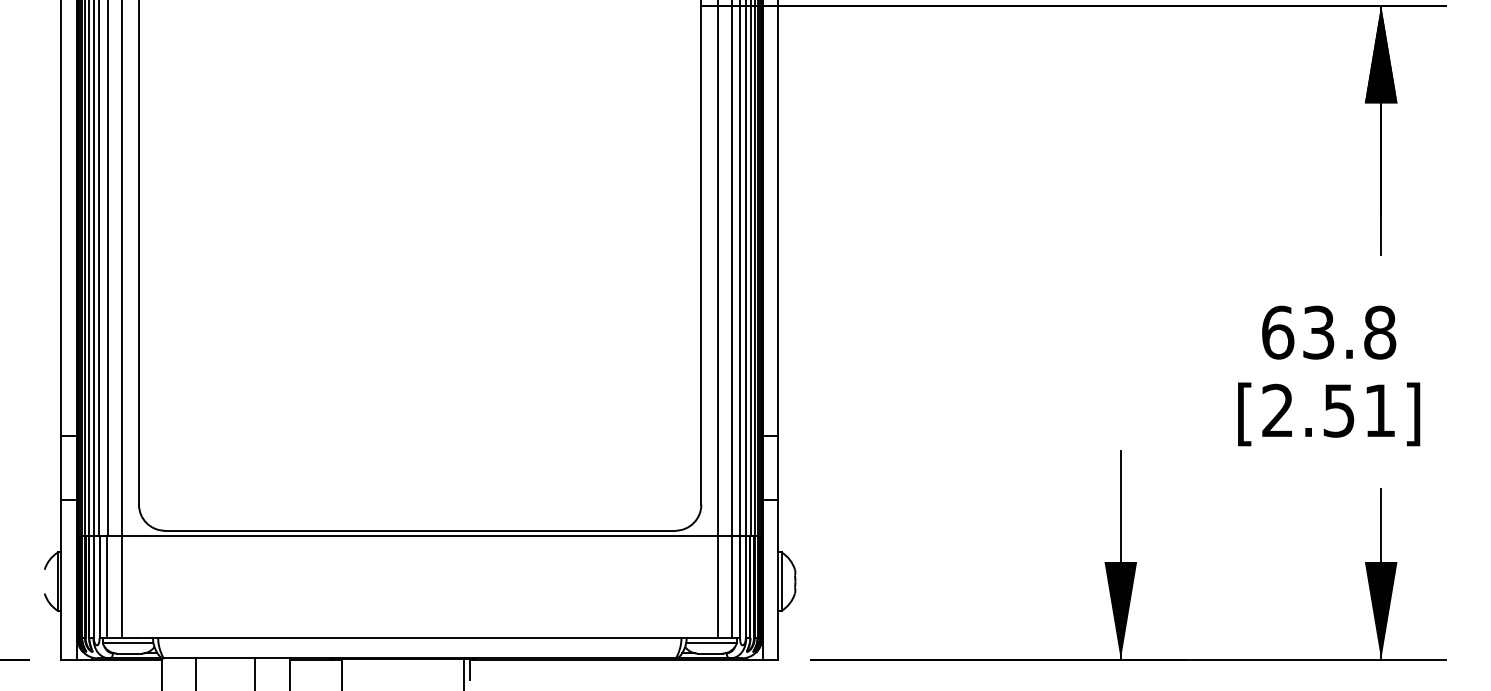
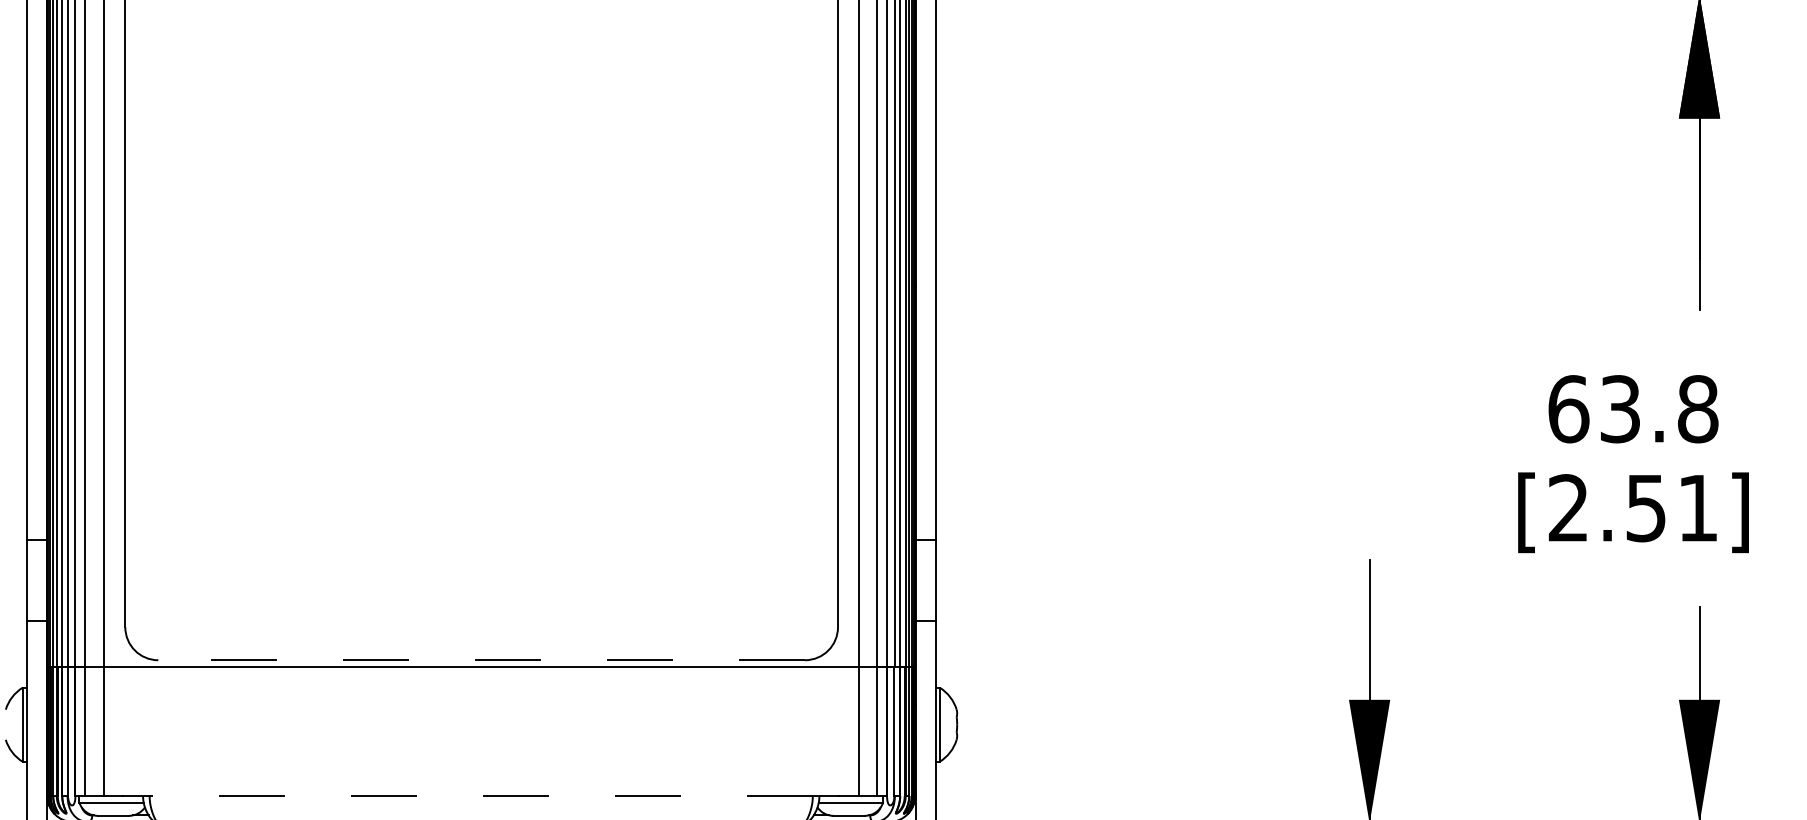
line: (419, 530) -> (480, 659), solid -> dashed
line: (419, 637) -> (480, 795), solid -> dashed

